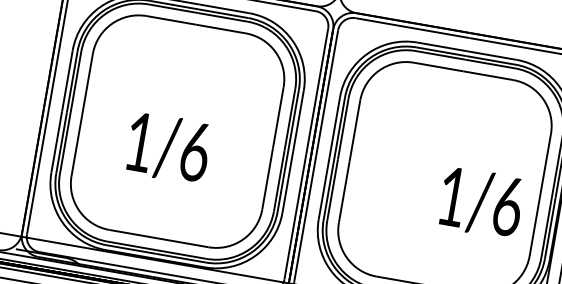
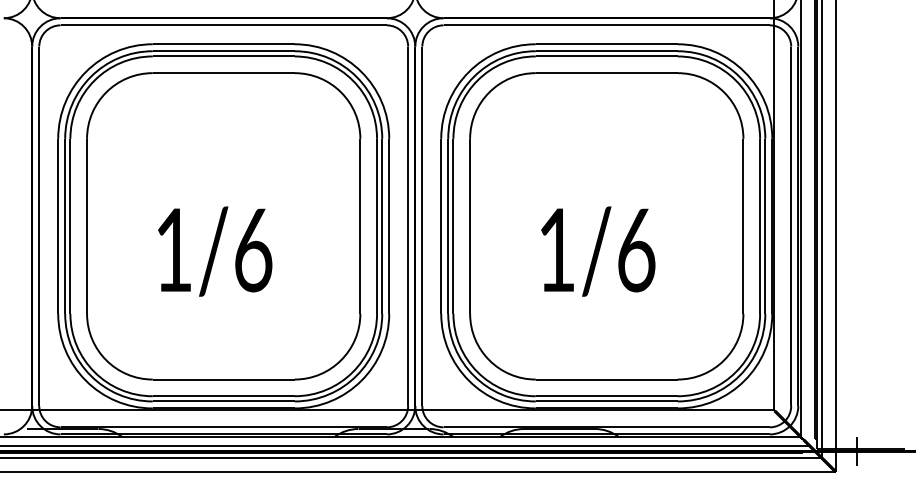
text: (481, 202) -> (598, 251), moved

